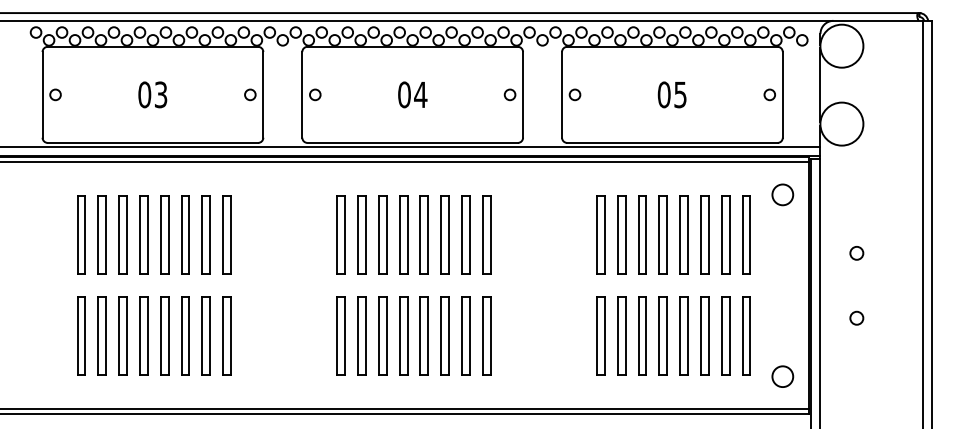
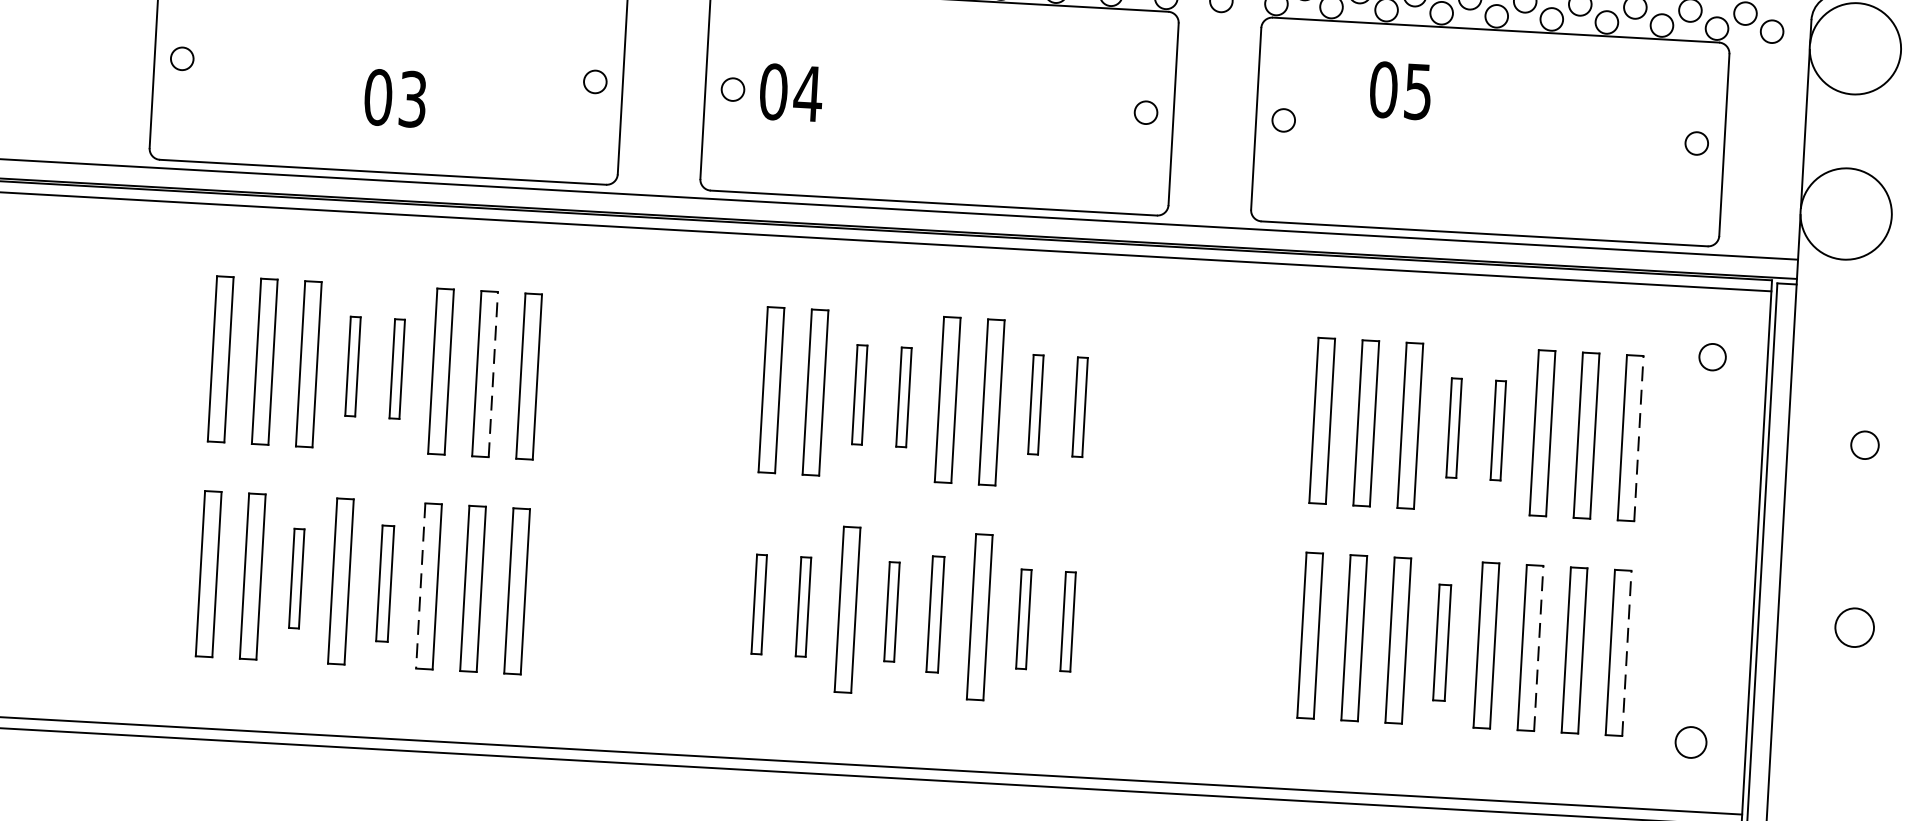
text: (152, 94) -> (394, 97), moved
text: (412, 94) -> (790, 92), moved
text: (671, 94) -> (1399, 89), moved
circle: (782, 194) -> (1711, 356), size x0.6
part: (143, 234) -> (352, 365), size x0.6
part: (164, 234) -> (396, 367), size x0.6
part: (382, 234) -> (858, 393), size x0.6
part: (403, 234) -> (903, 396), size x0.6
part: (465, 234) -> (1034, 403), size x0.6
part: (486, 234) -> (1079, 405), size x0.6
part: (662, 234) -> (1452, 426), size x0.6
part: (683, 234) -> (1497, 429), size x0.6
line: (210, 235) -> (494, 375), solid -> dashed
line: (750, 235) -> (1639, 439), solid -> dashed
circle: (856, 253) -> (1864, 445), moved
circle: (856, 317) -> (1854, 625), size x1.4
part: (122, 335) -> (295, 576), size x0.6
part: (164, 335) -> (384, 581), size x0.7
part: (340, 335) -> (757, 602), size x0.6
part: (361, 335) -> (802, 605), size x0.6
part: (403, 335) -> (891, 610), size x0.6
part: (423, 335) -> (933, 612), size x0.7
part: (465, 335) -> (1022, 617), size x0.6
part: (486, 335) -> (1067, 620), size x0.6
part: (662, 335) -> (1440, 640), size x0.7
line: (181, 336) -> (420, 586), solid -> dashed
line: (708, 336) -> (1538, 648), solid -> dashed
line: (750, 336) -> (1627, 653), solid -> dashed
circle: (782, 376) -> (1690, 742), size x0.7

